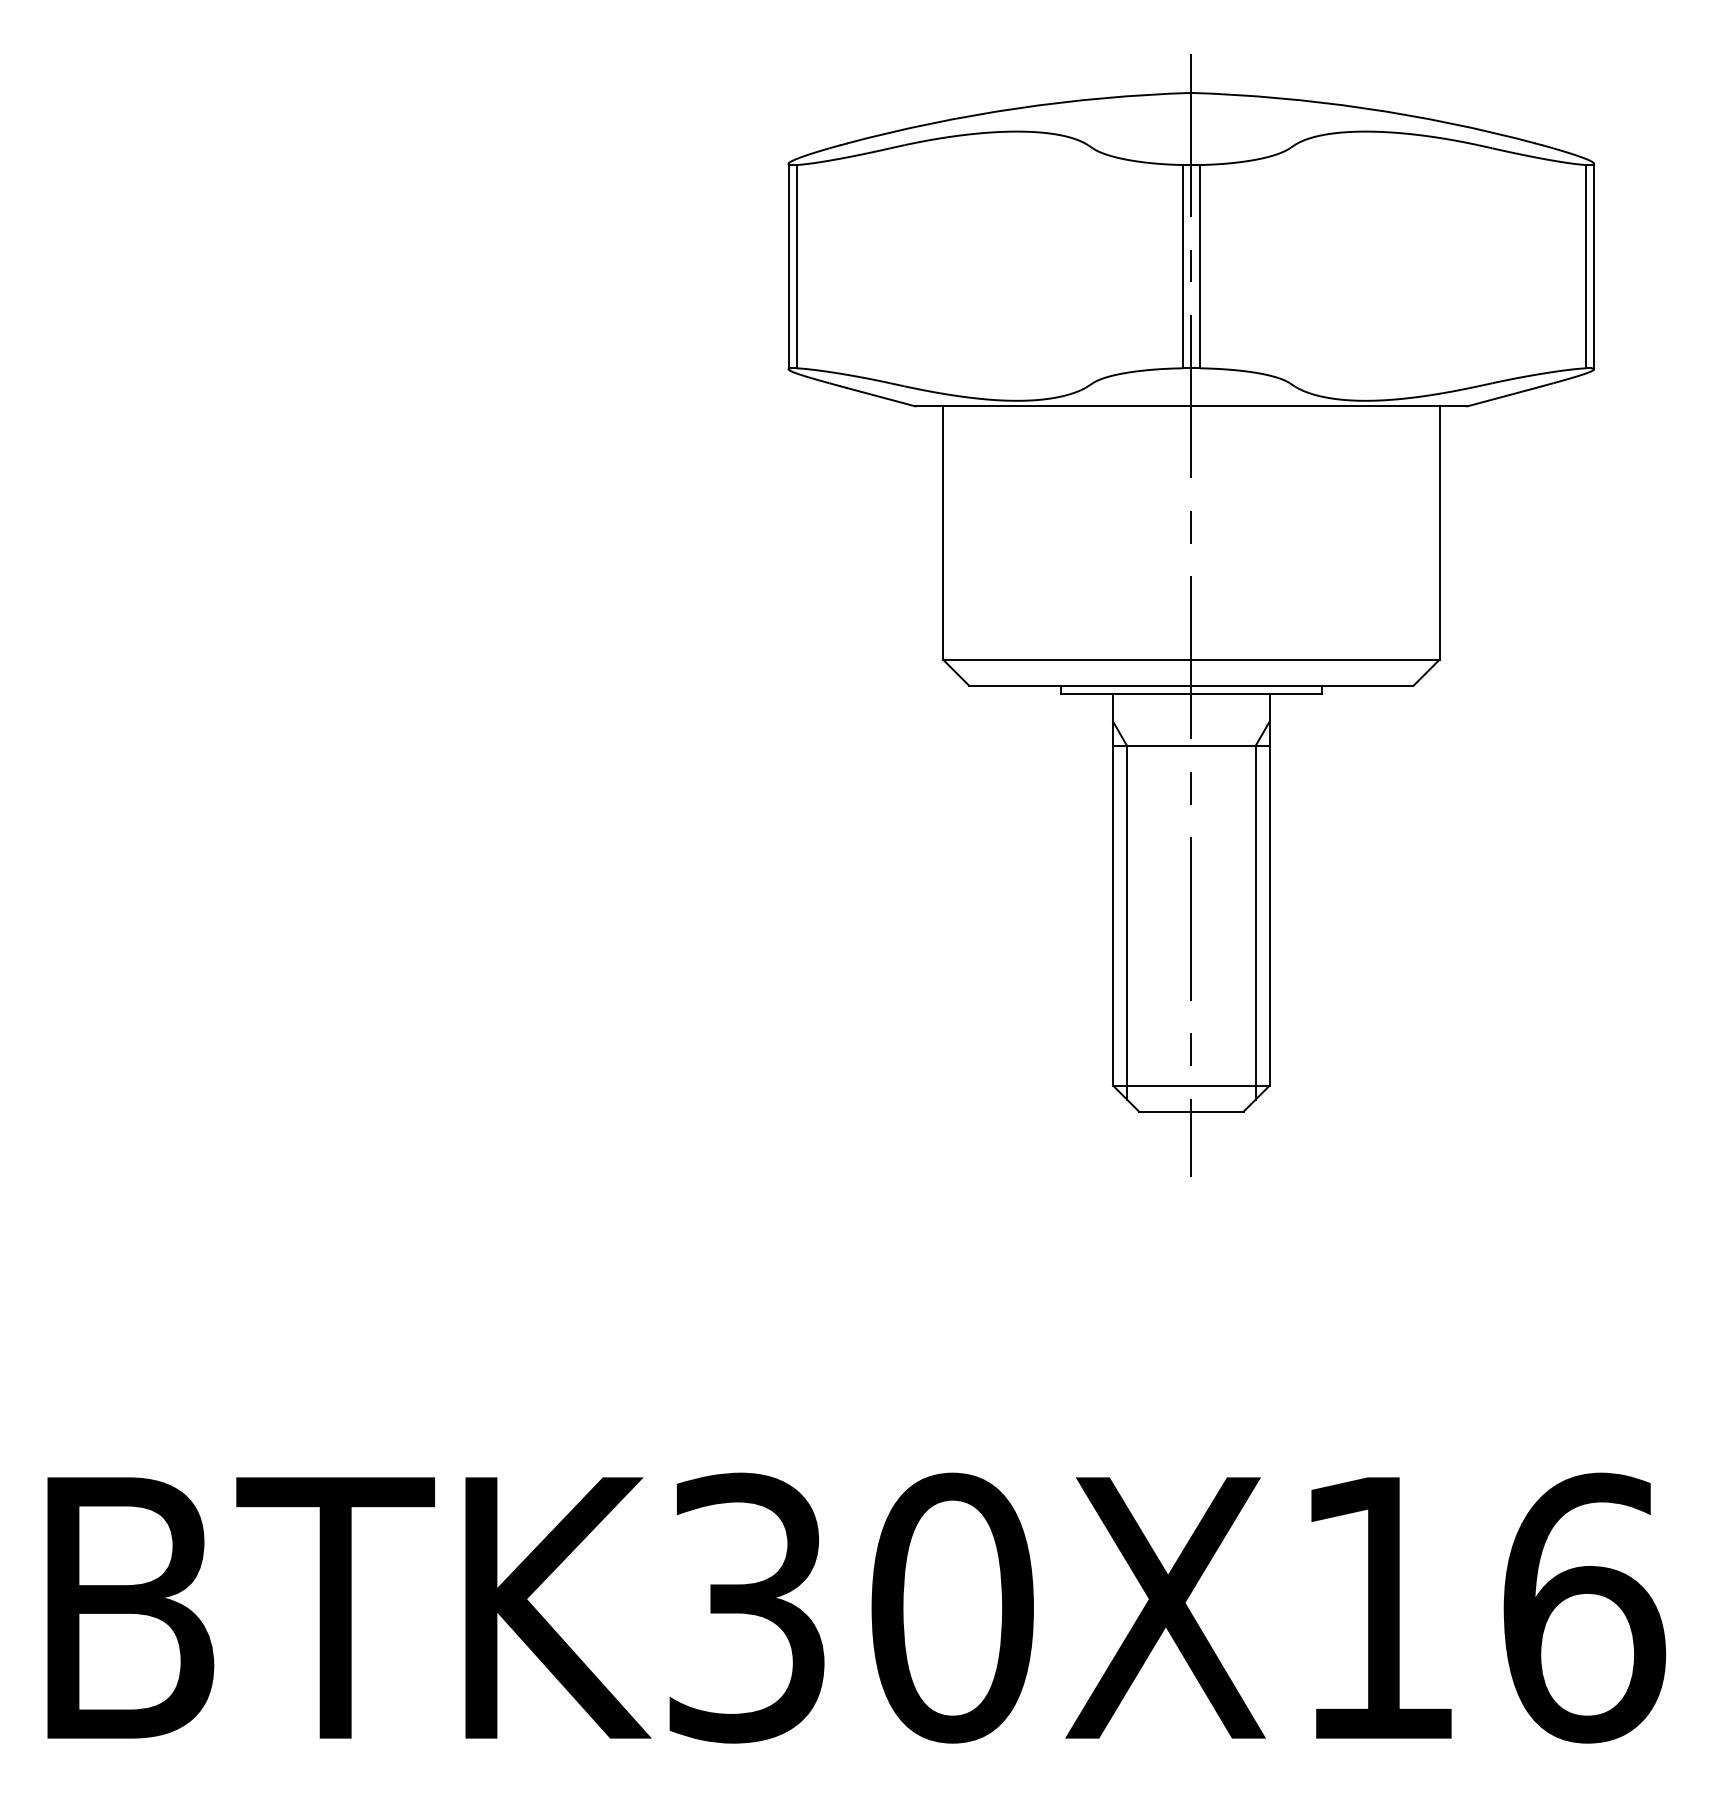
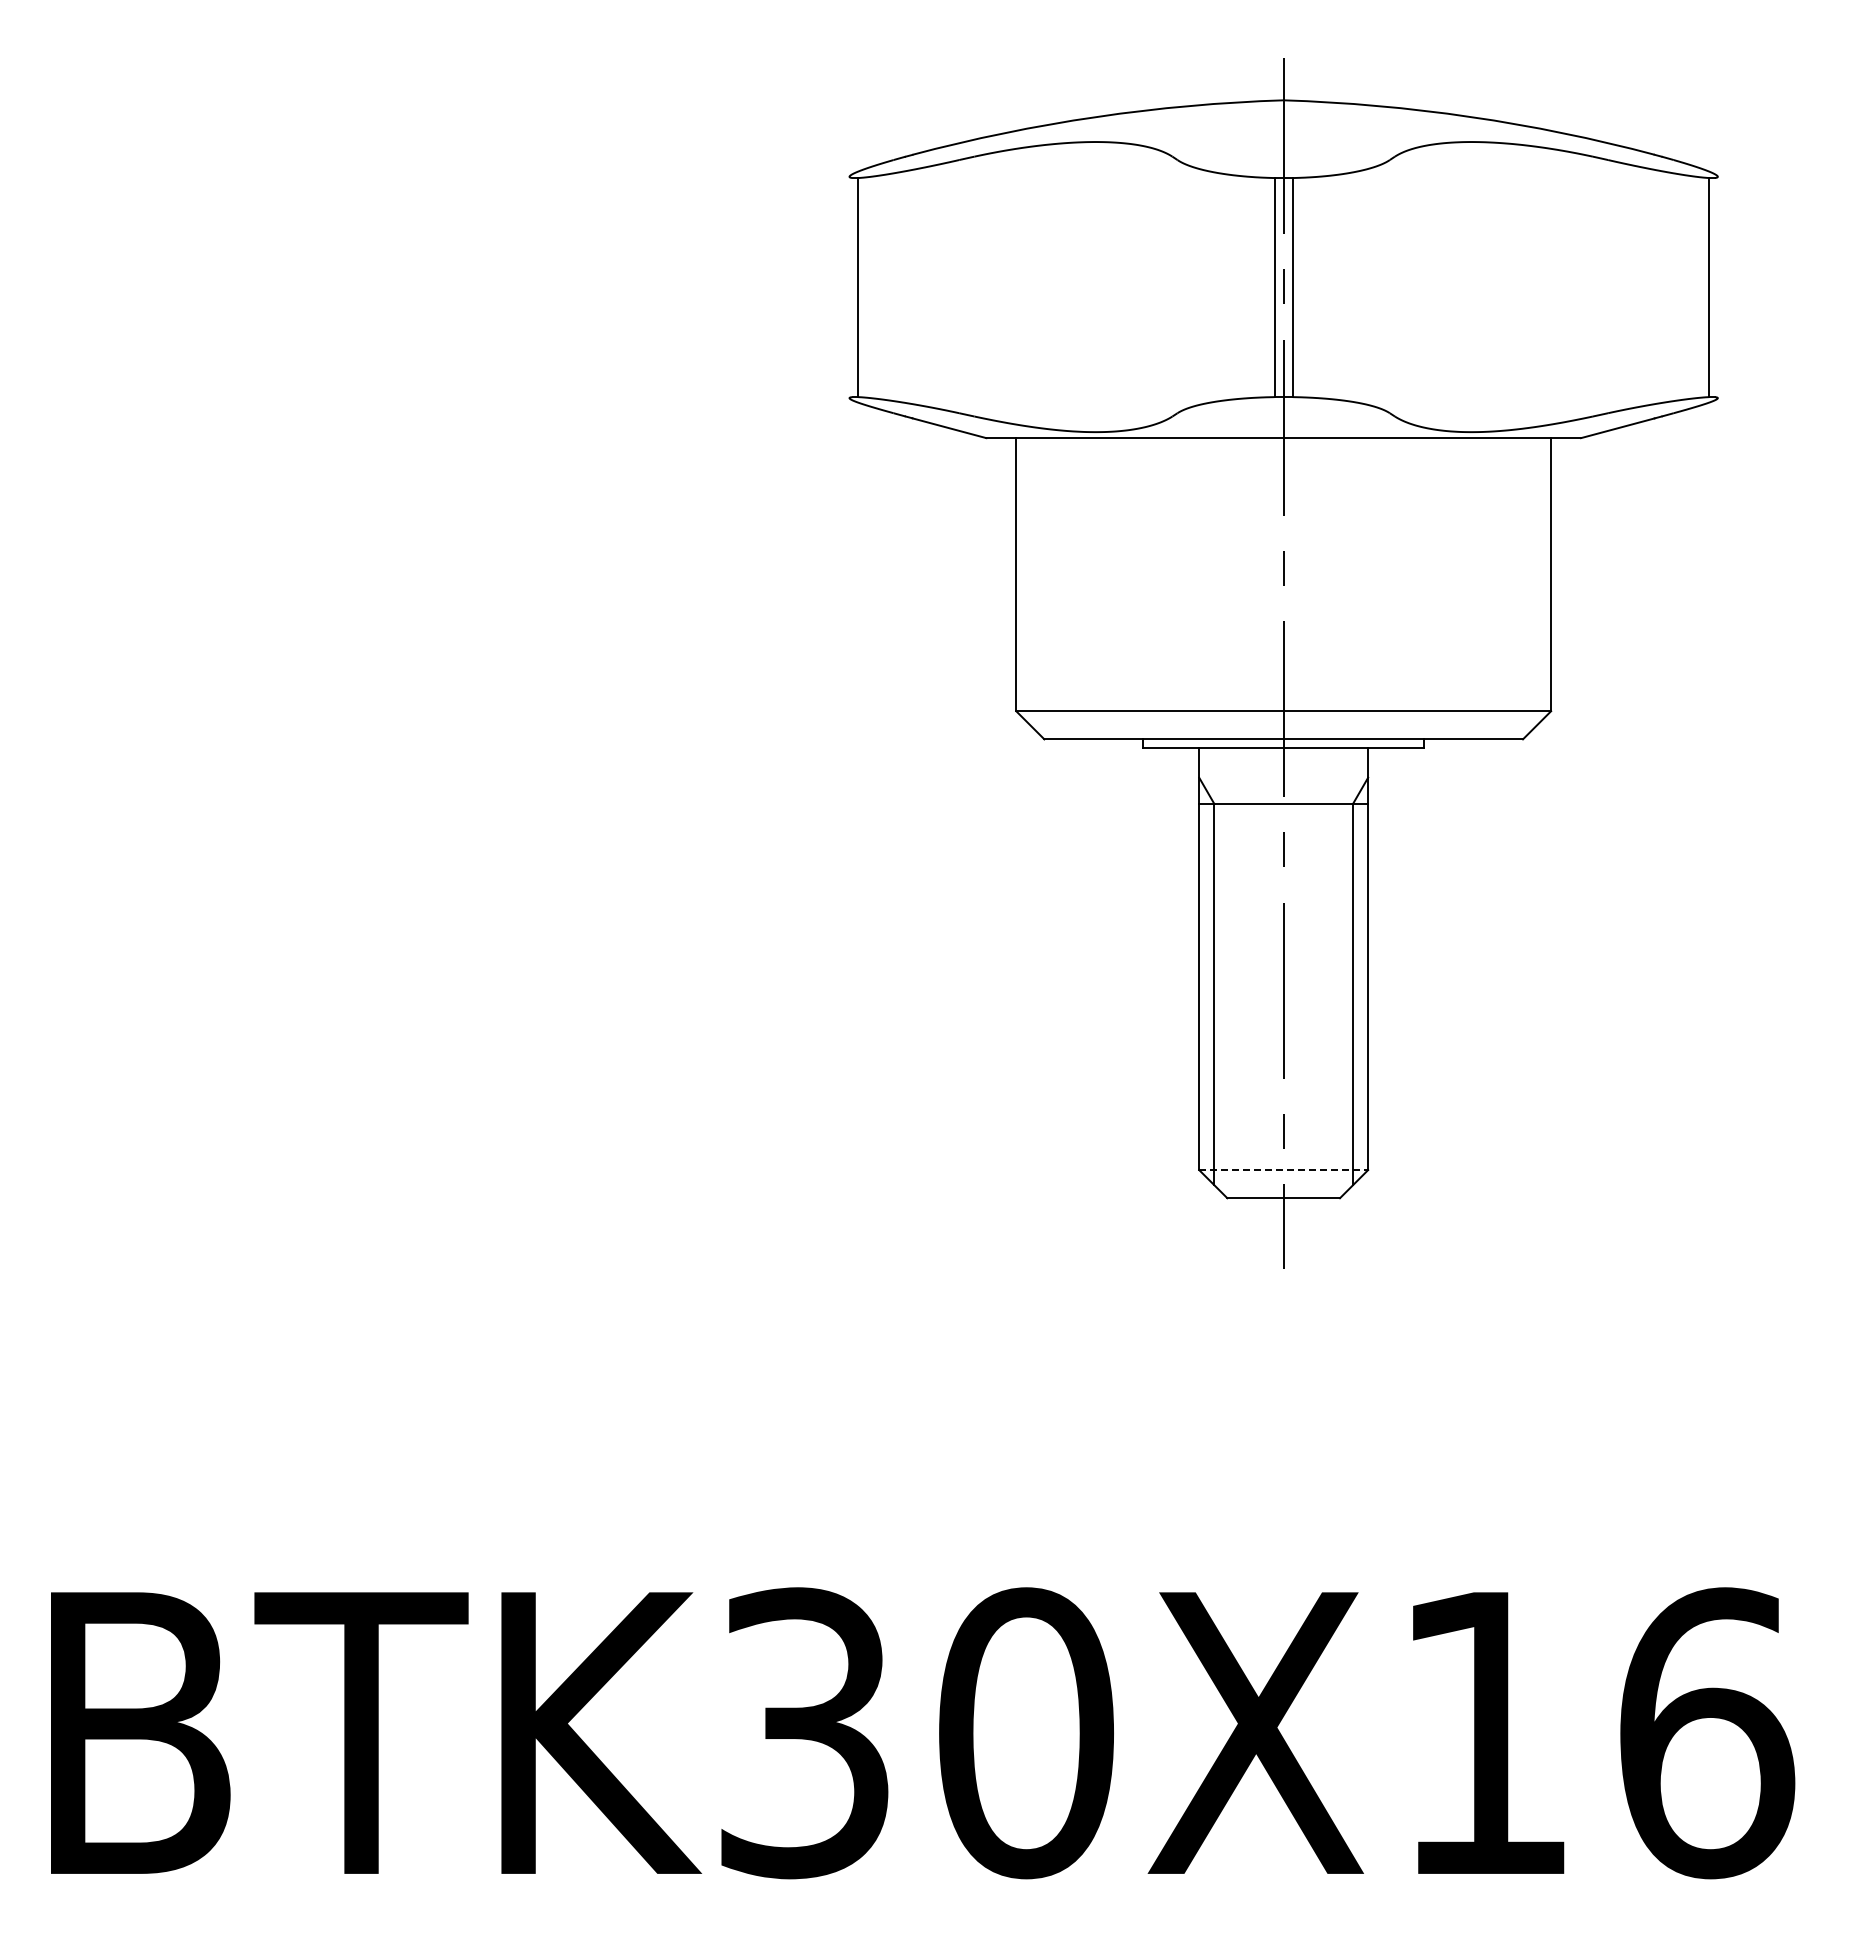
line: (788, 266) -> (849, 287), removed
line: (1593, 266) -> (1717, 287), removed
line: (1192, 1085) -> (1284, 1170), solid -> dashed

